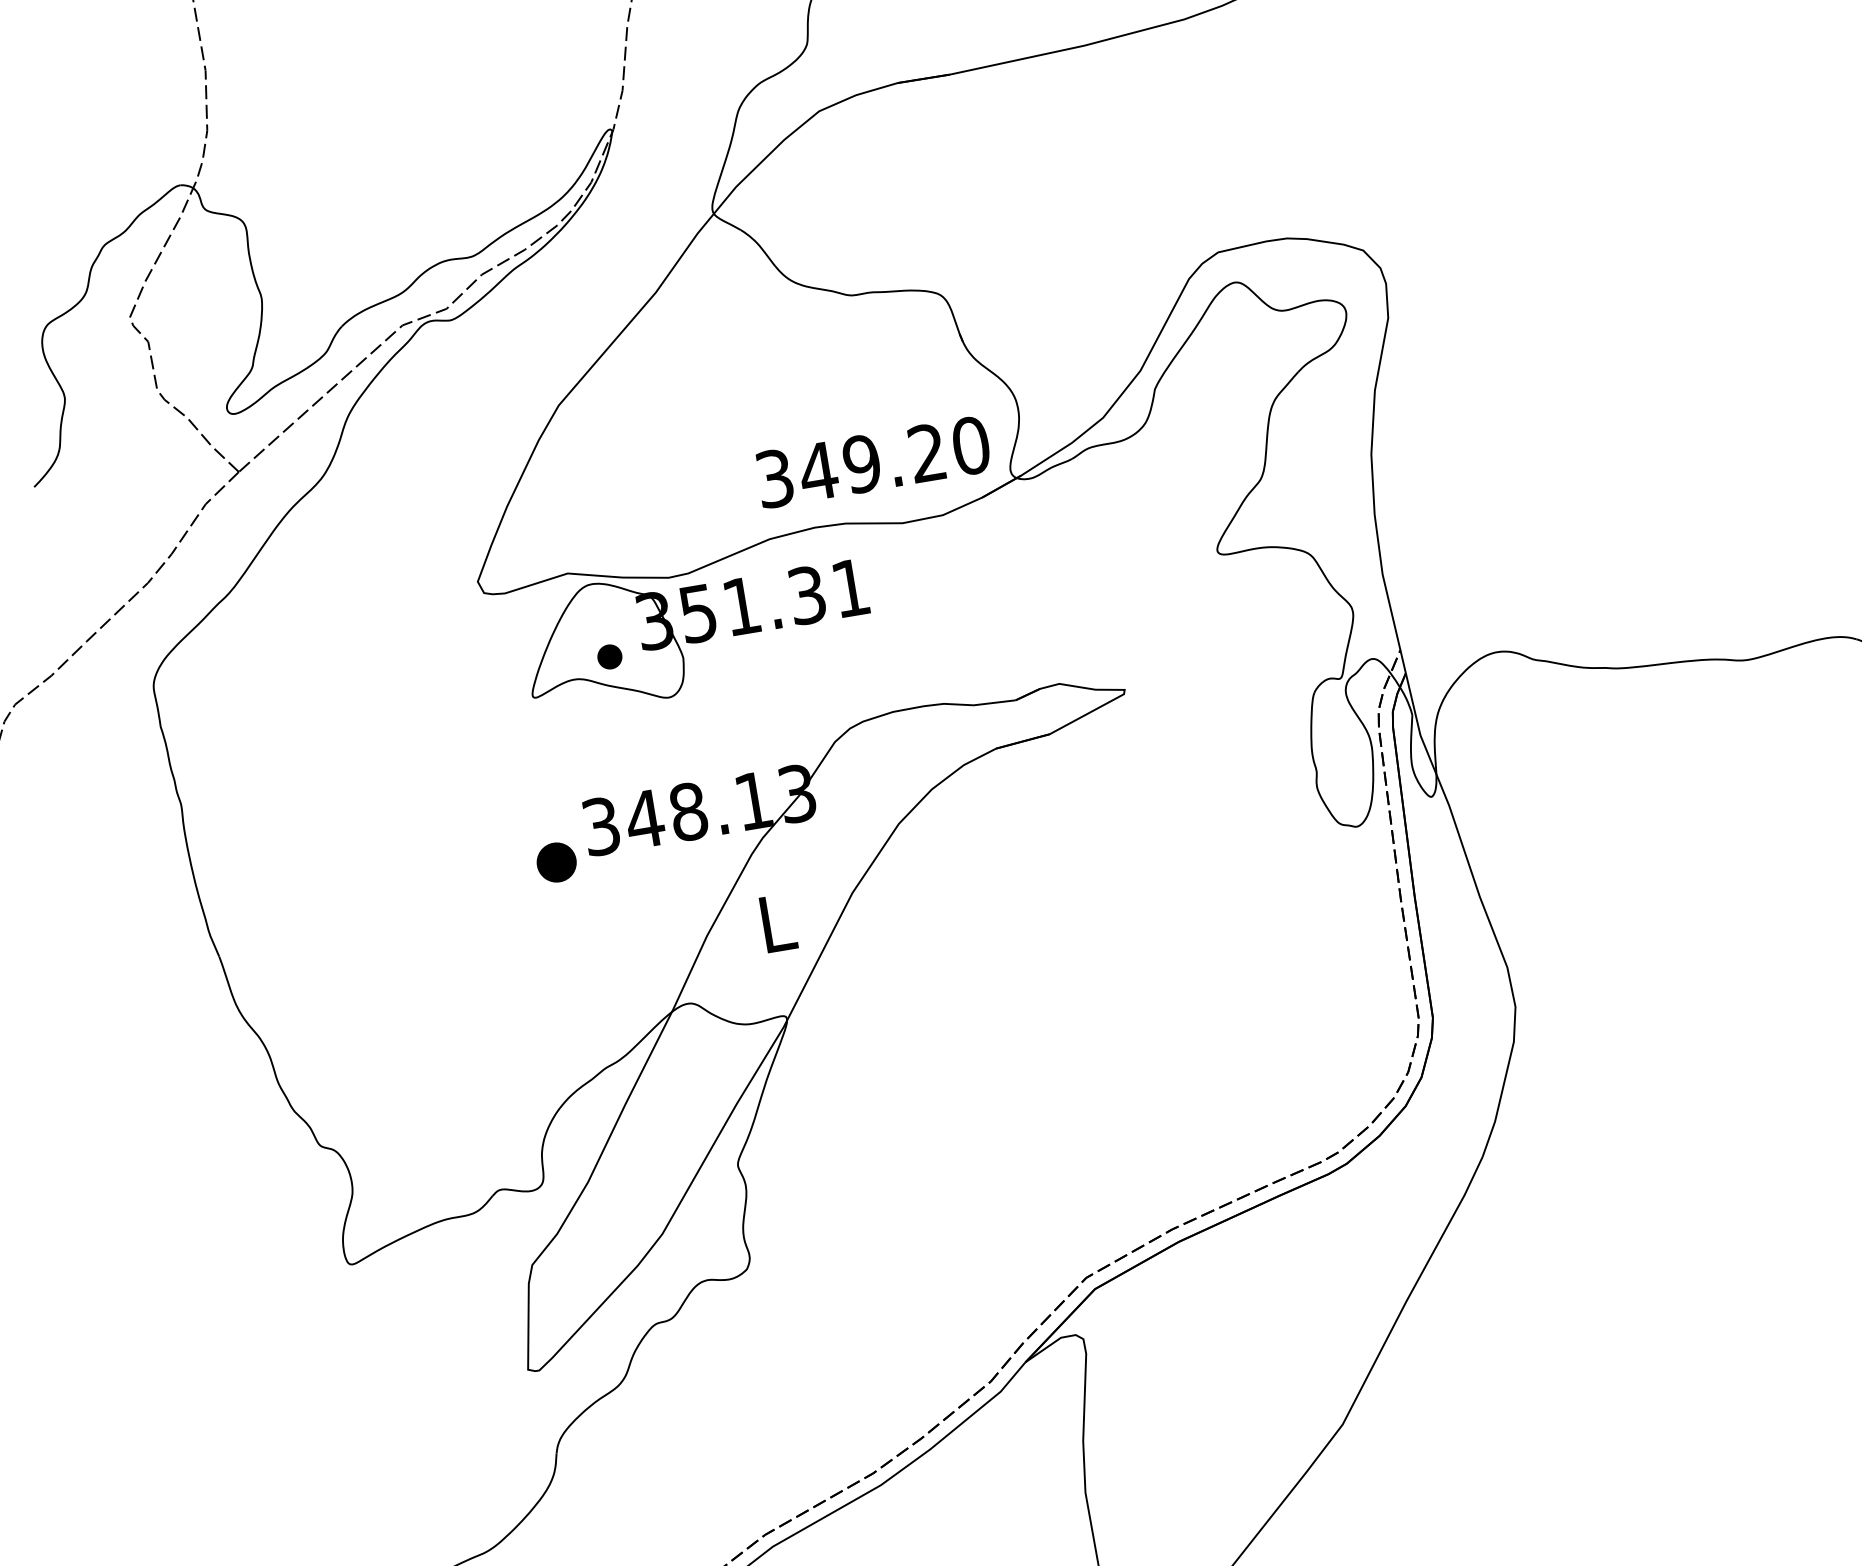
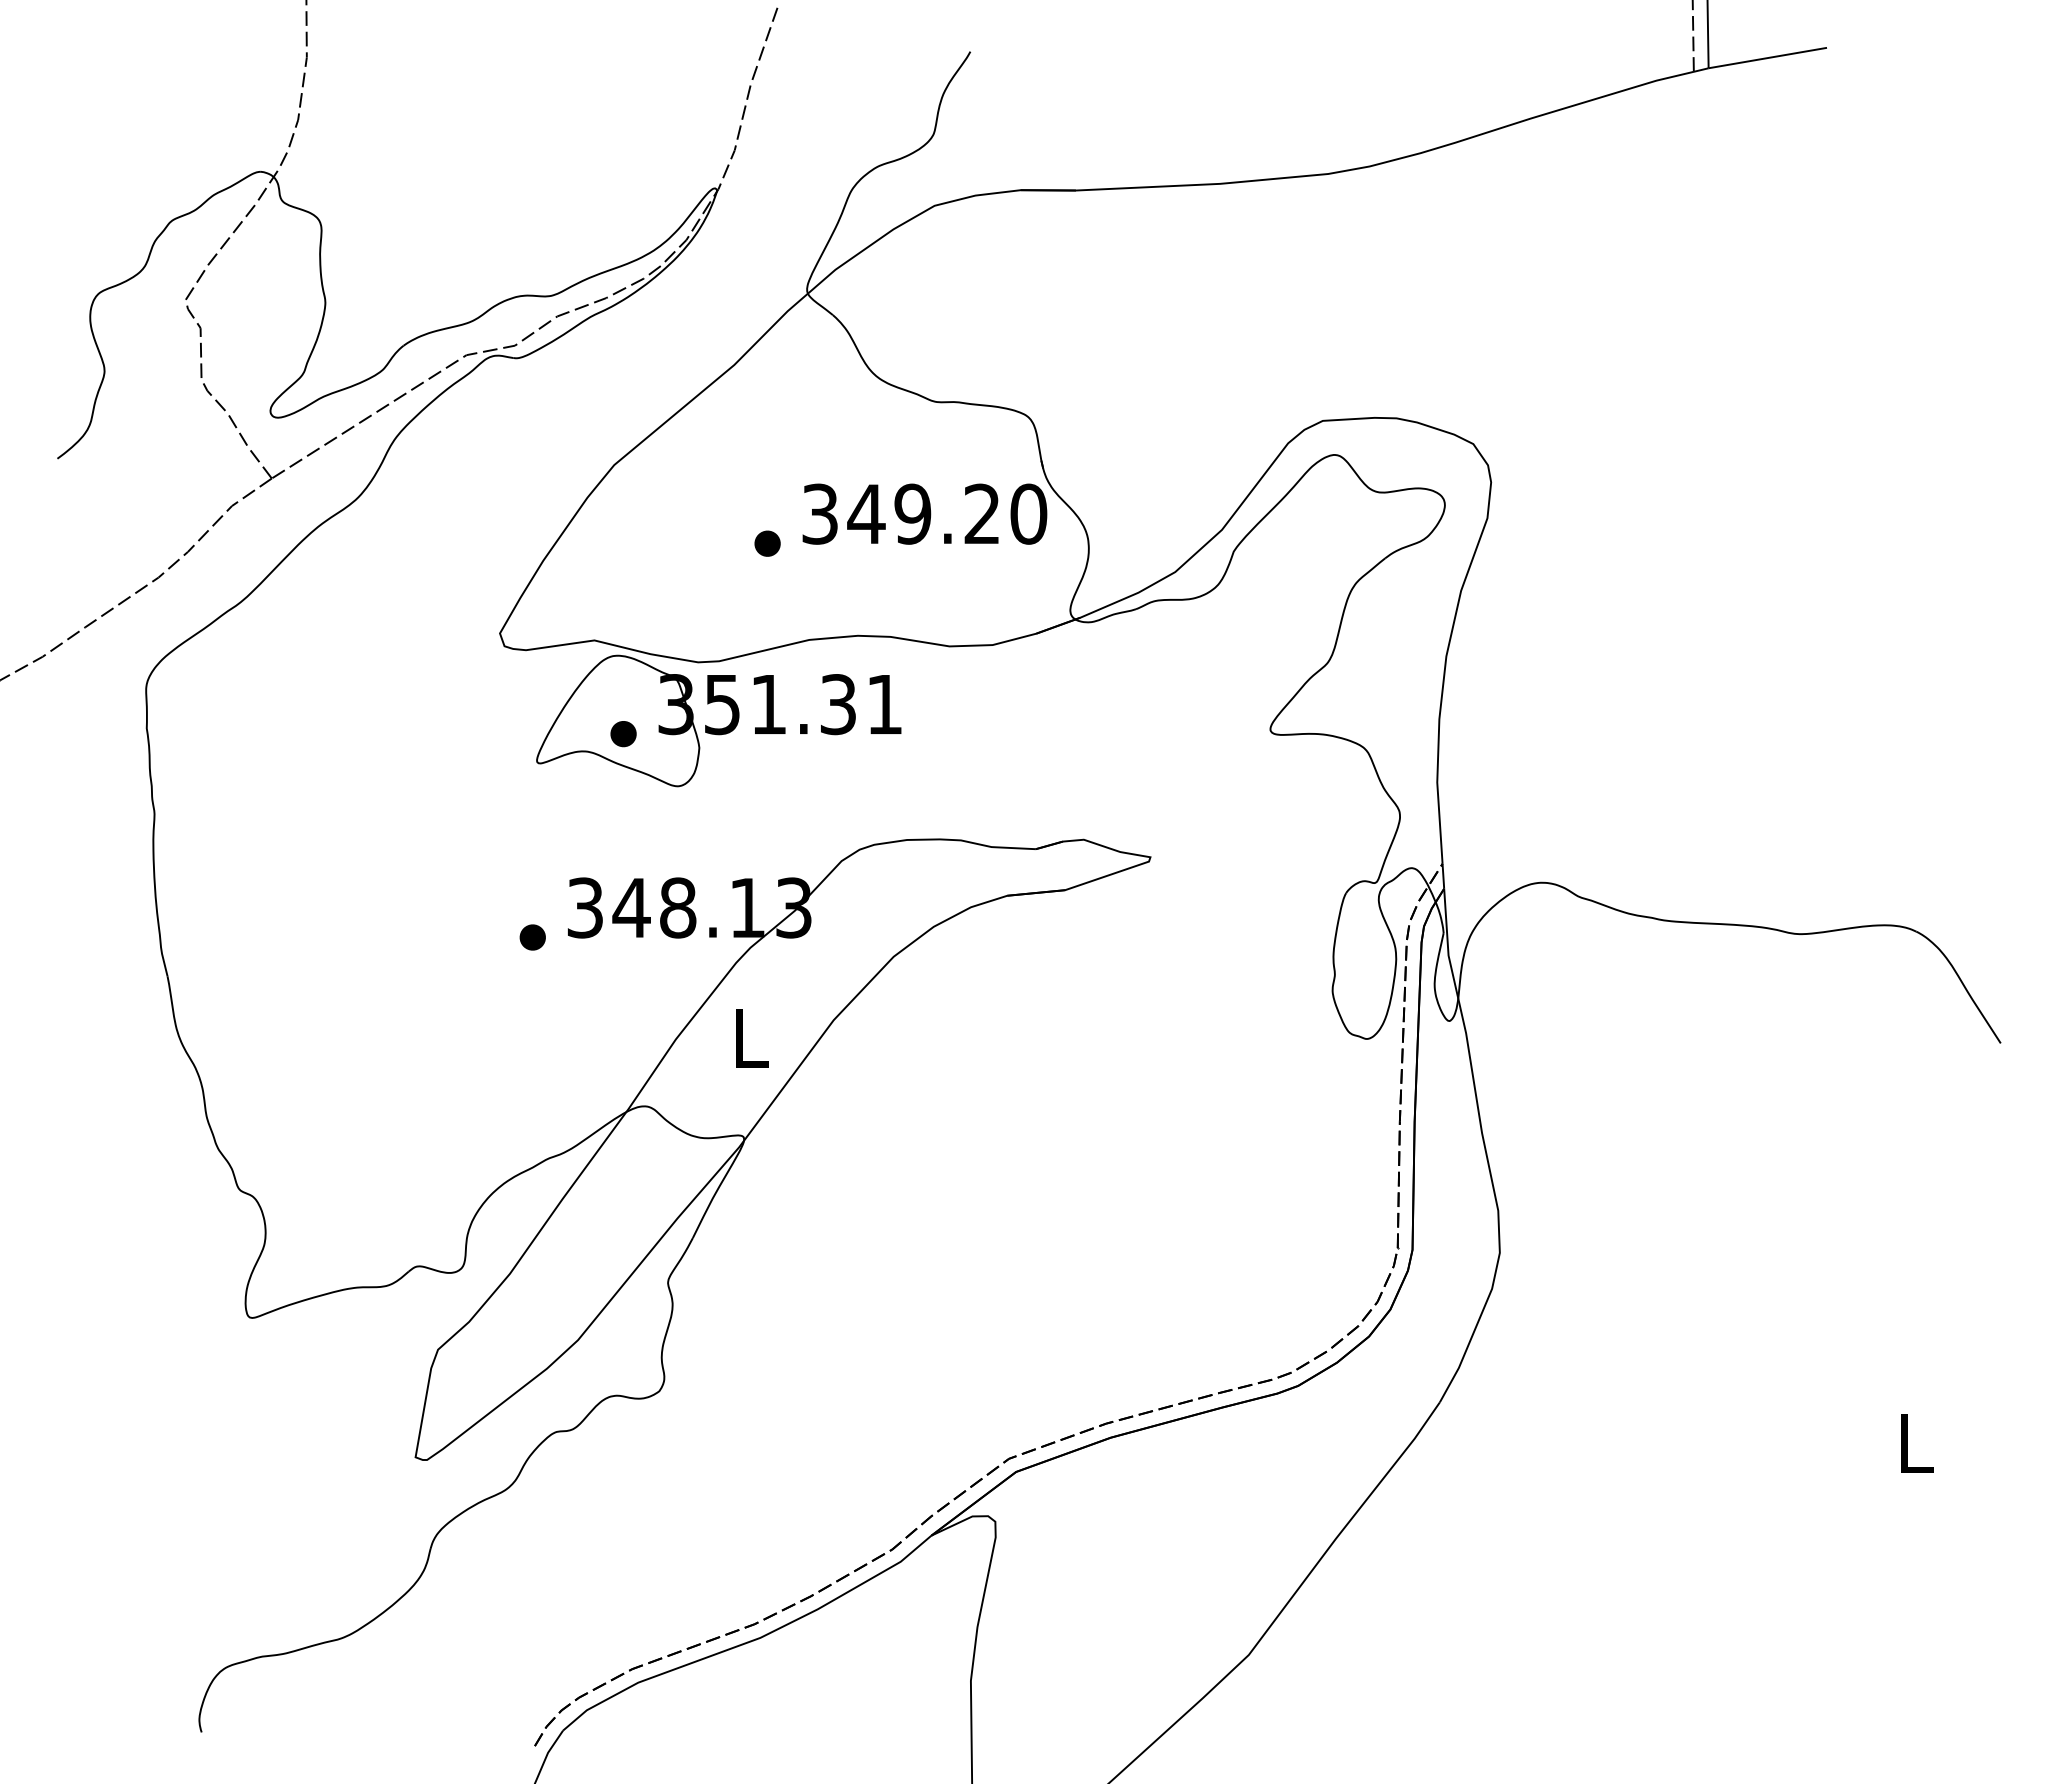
part: (715, 455) -> (767, 543), added
text: (872, 461) -> (924, 513), moved
part: (556, 862) -> (532, 937), size x0.62

